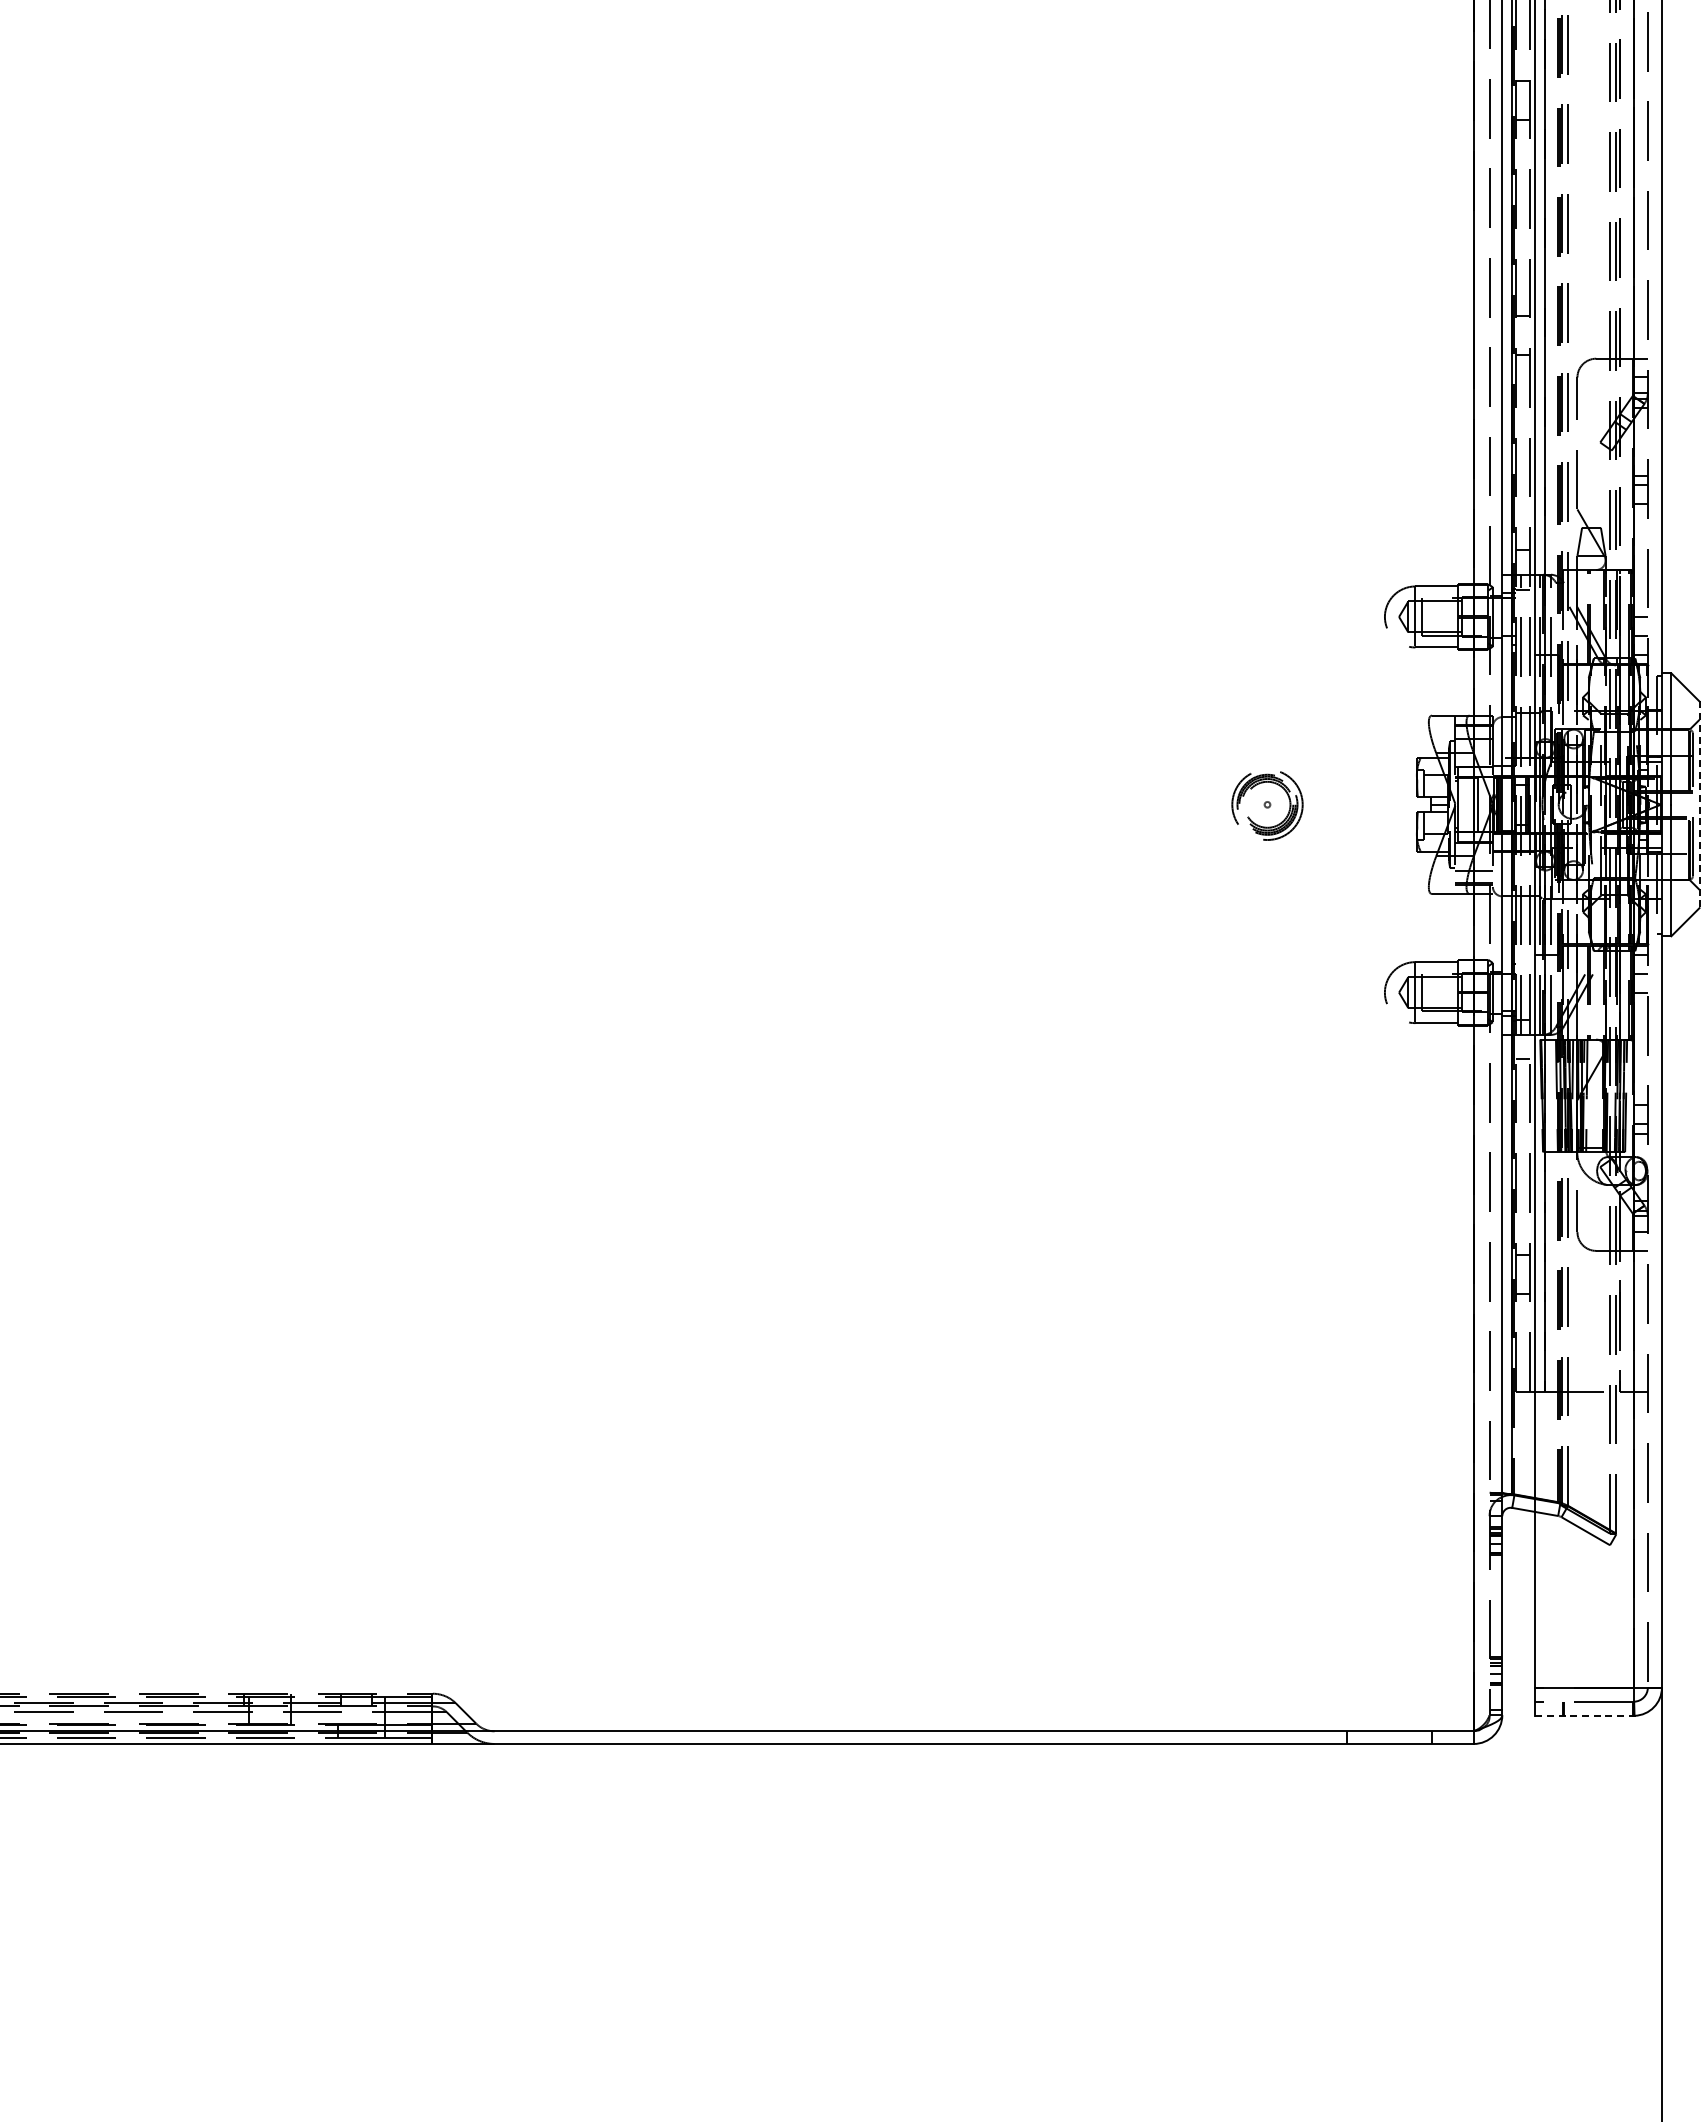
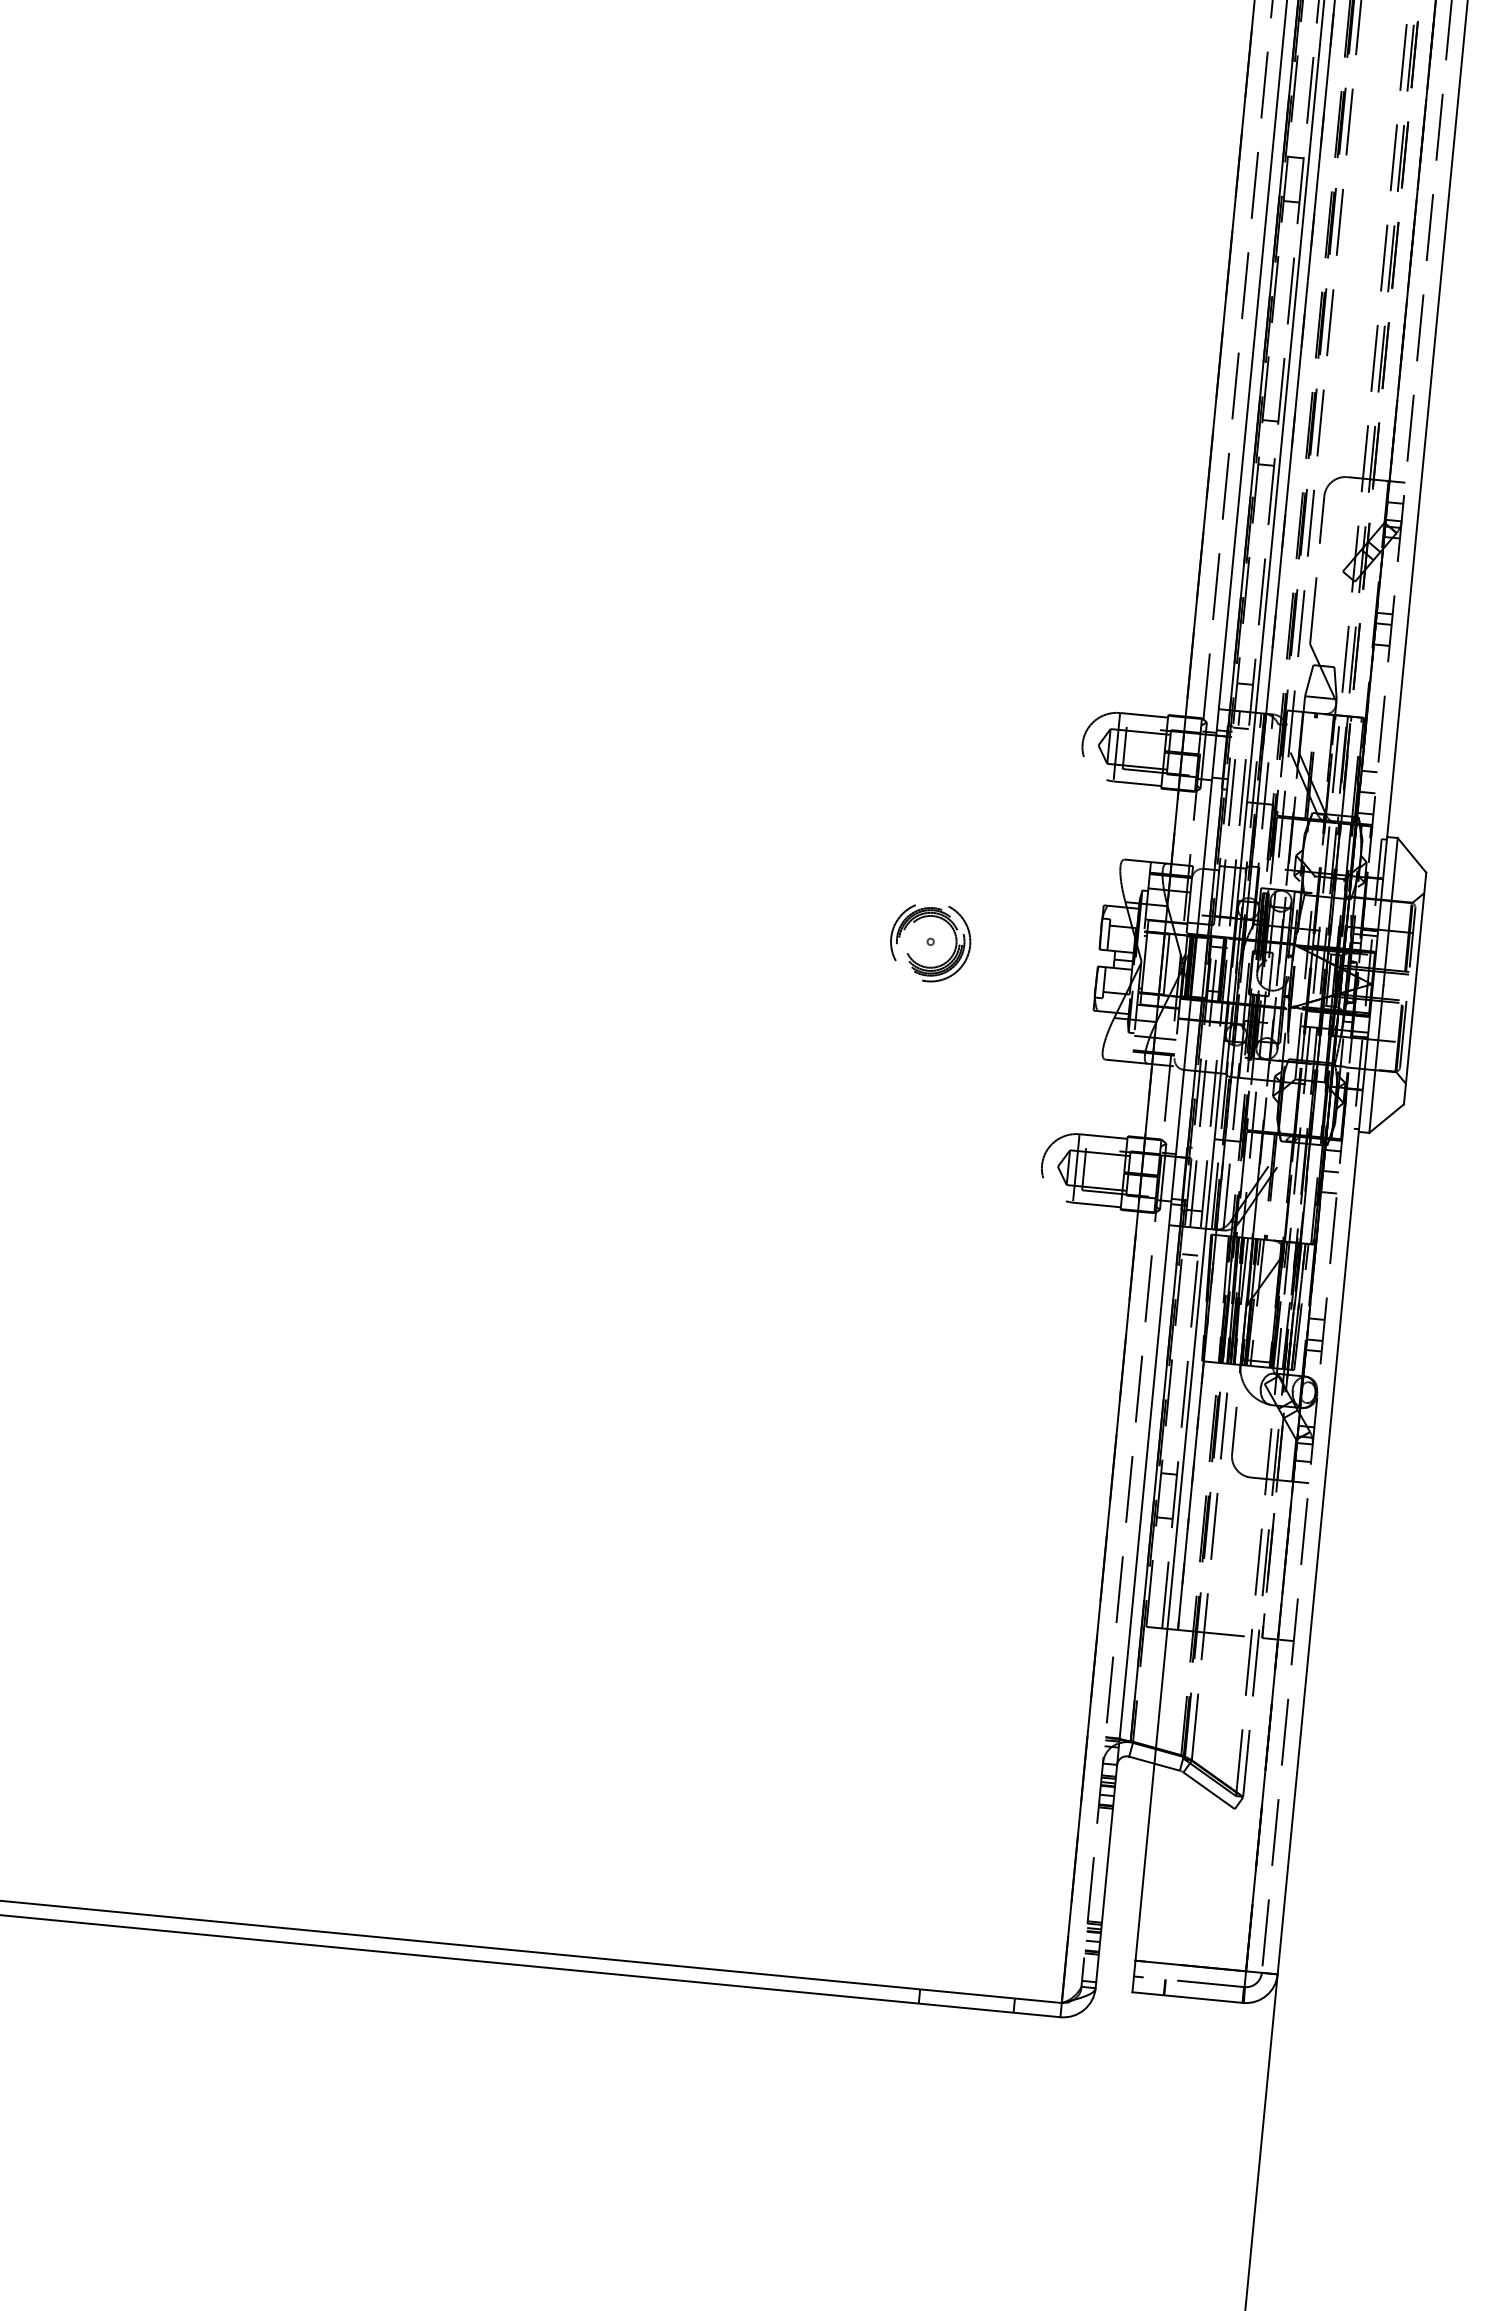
line: (1699, 805) -> (1415, 989), dashed -> solid
line: (1584, 1715) -> (1187, 1997), dashed -> solid

